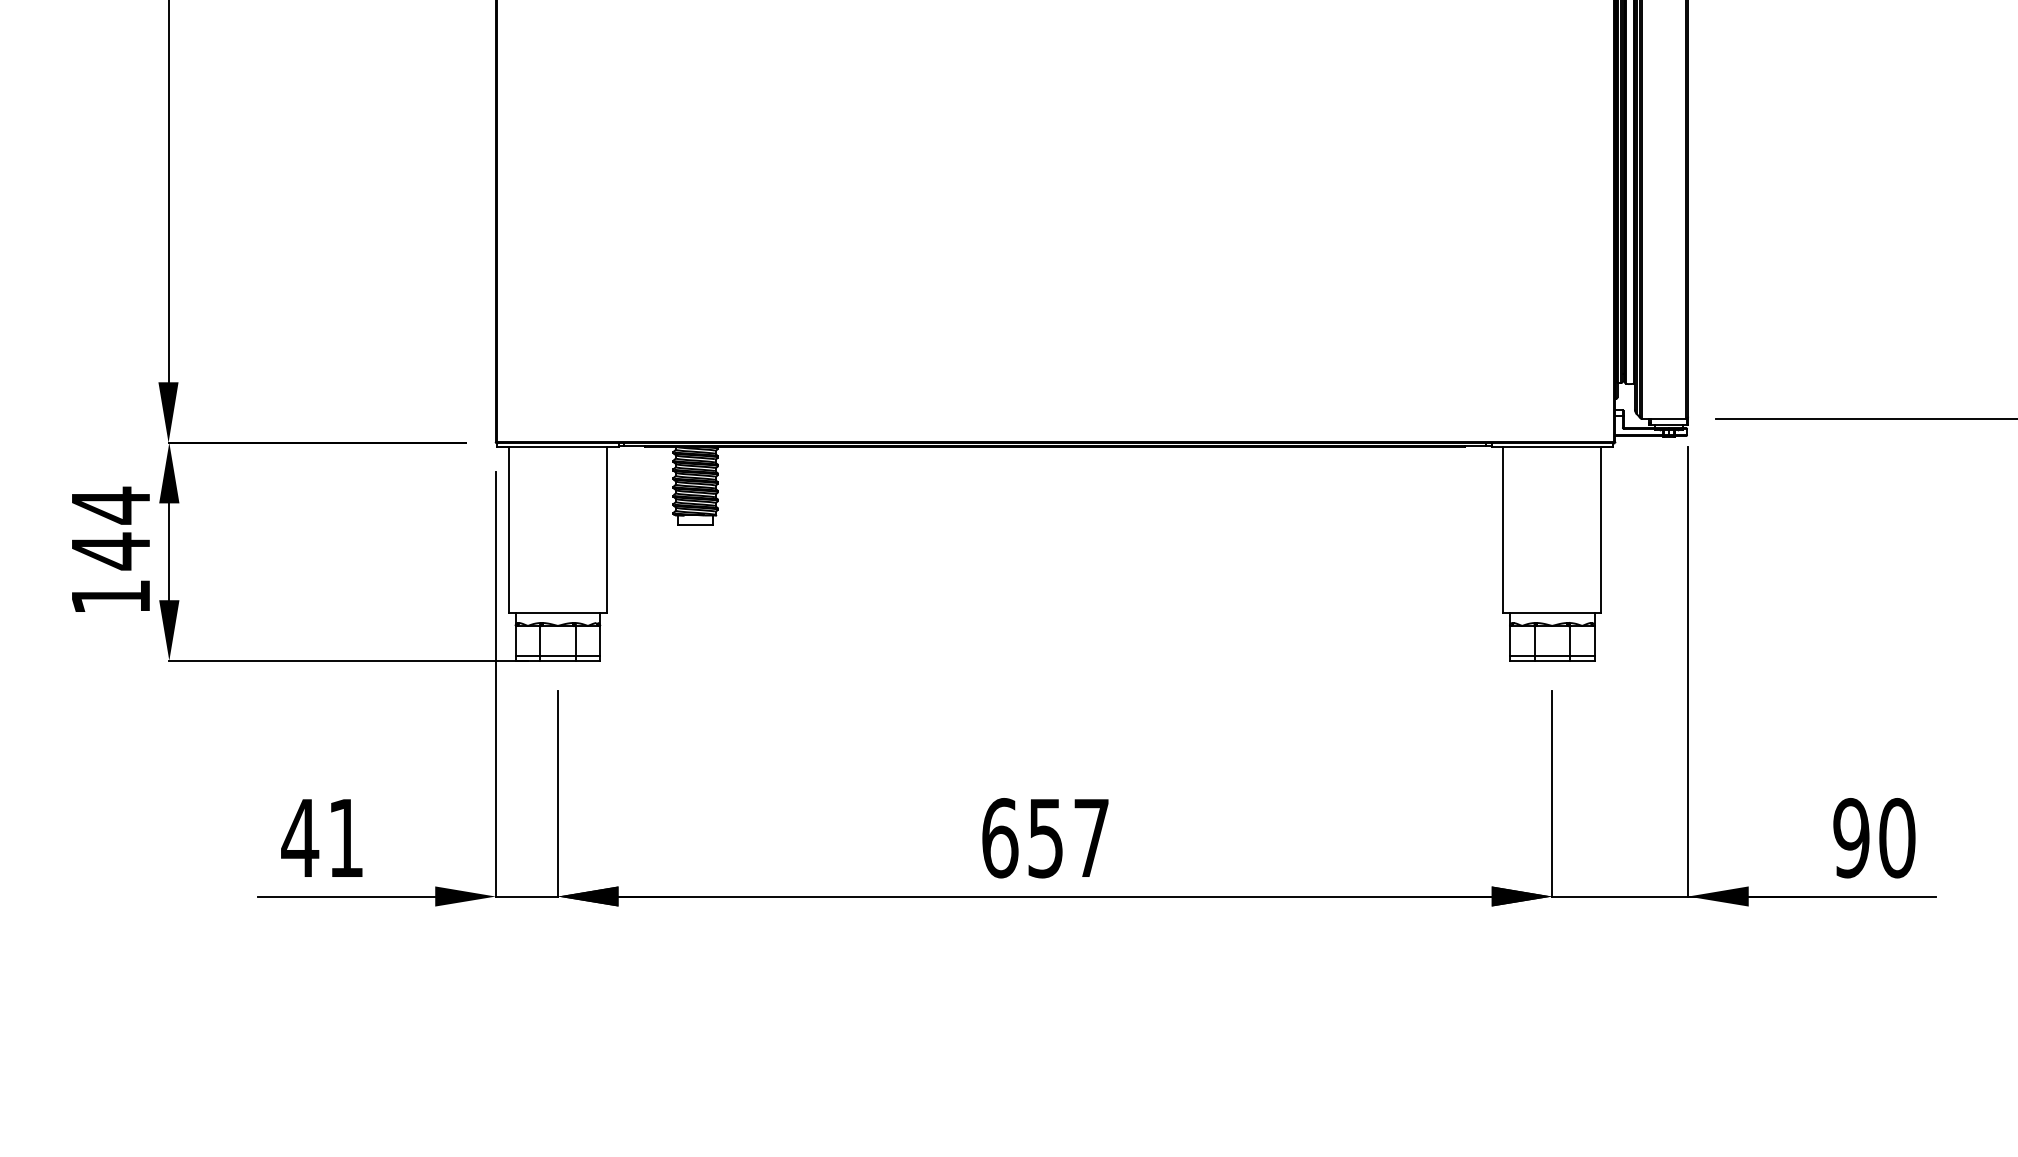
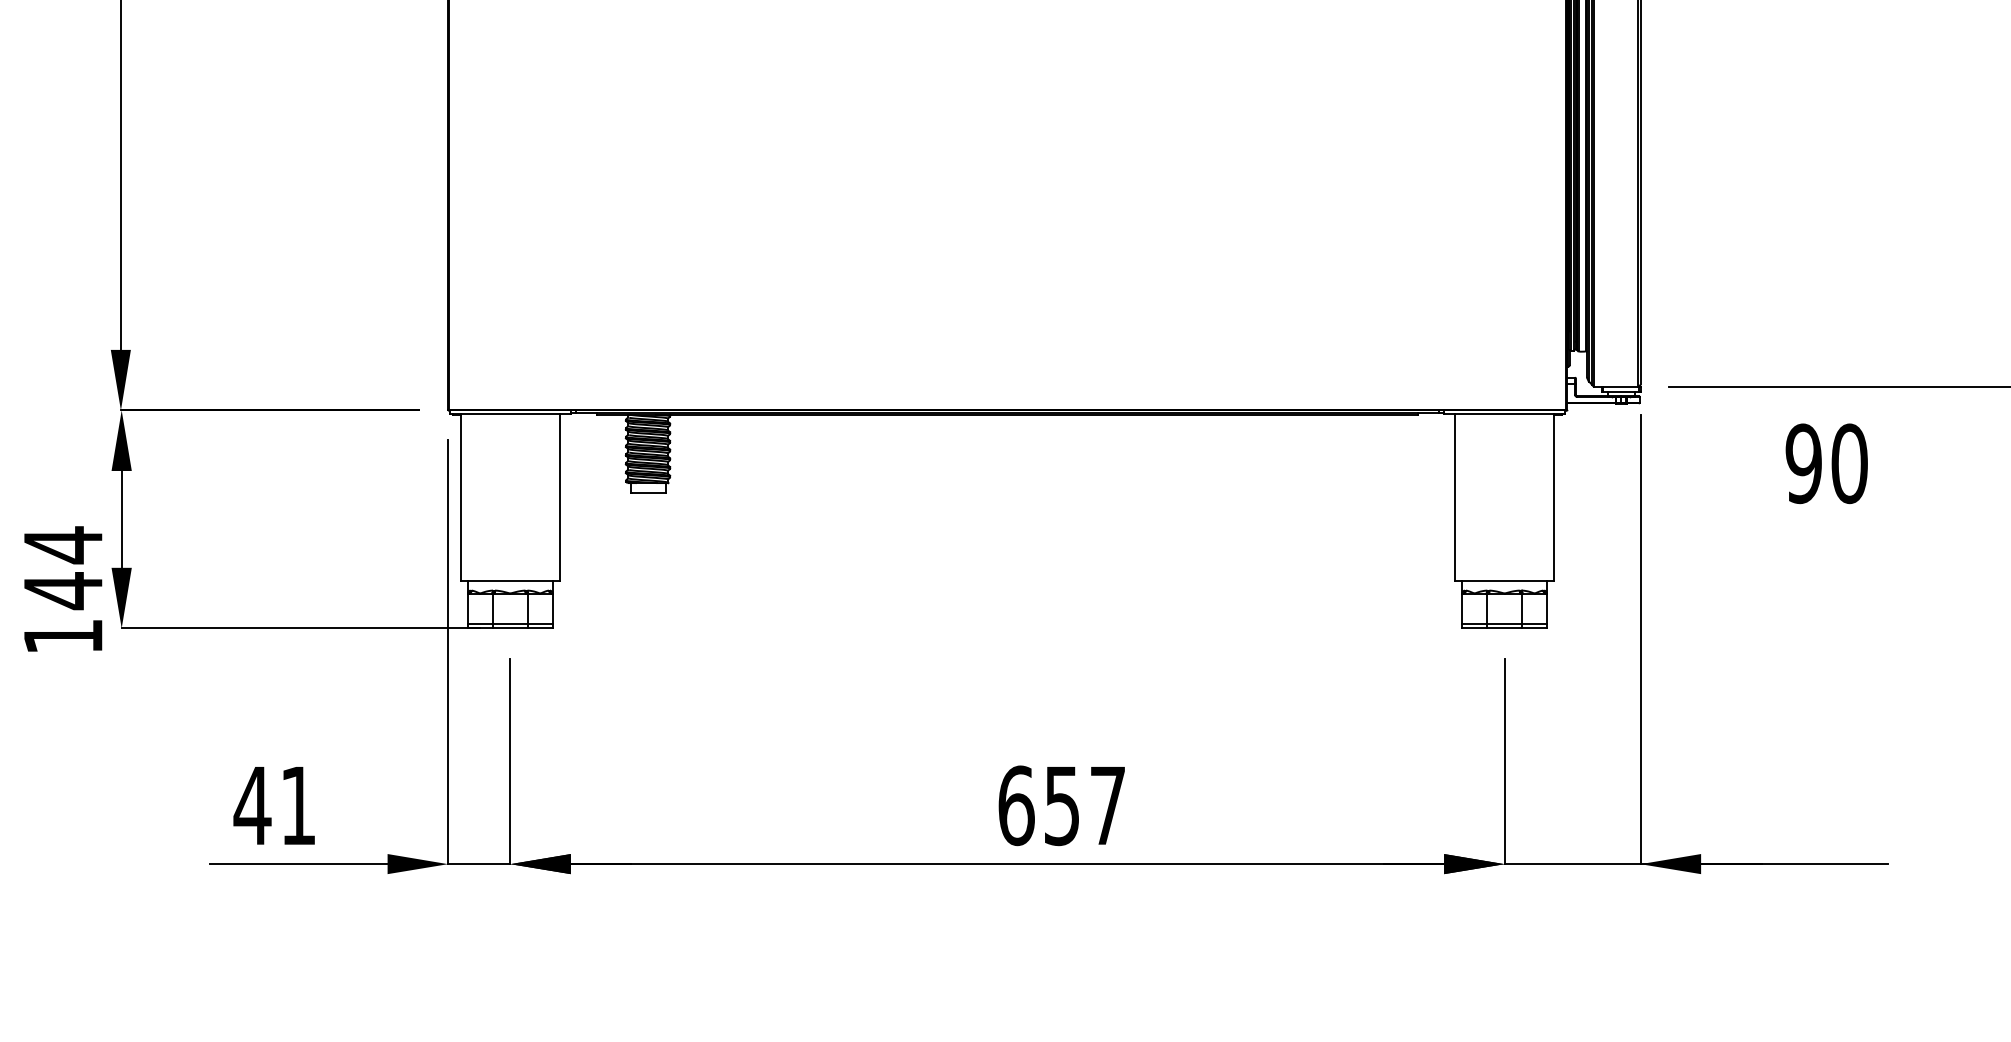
text: (110, 548) -> (62, 588), moved
text: (1045, 838) -> (1061, 806), moved
text: (1874, 838) -> (1826, 464), moved

